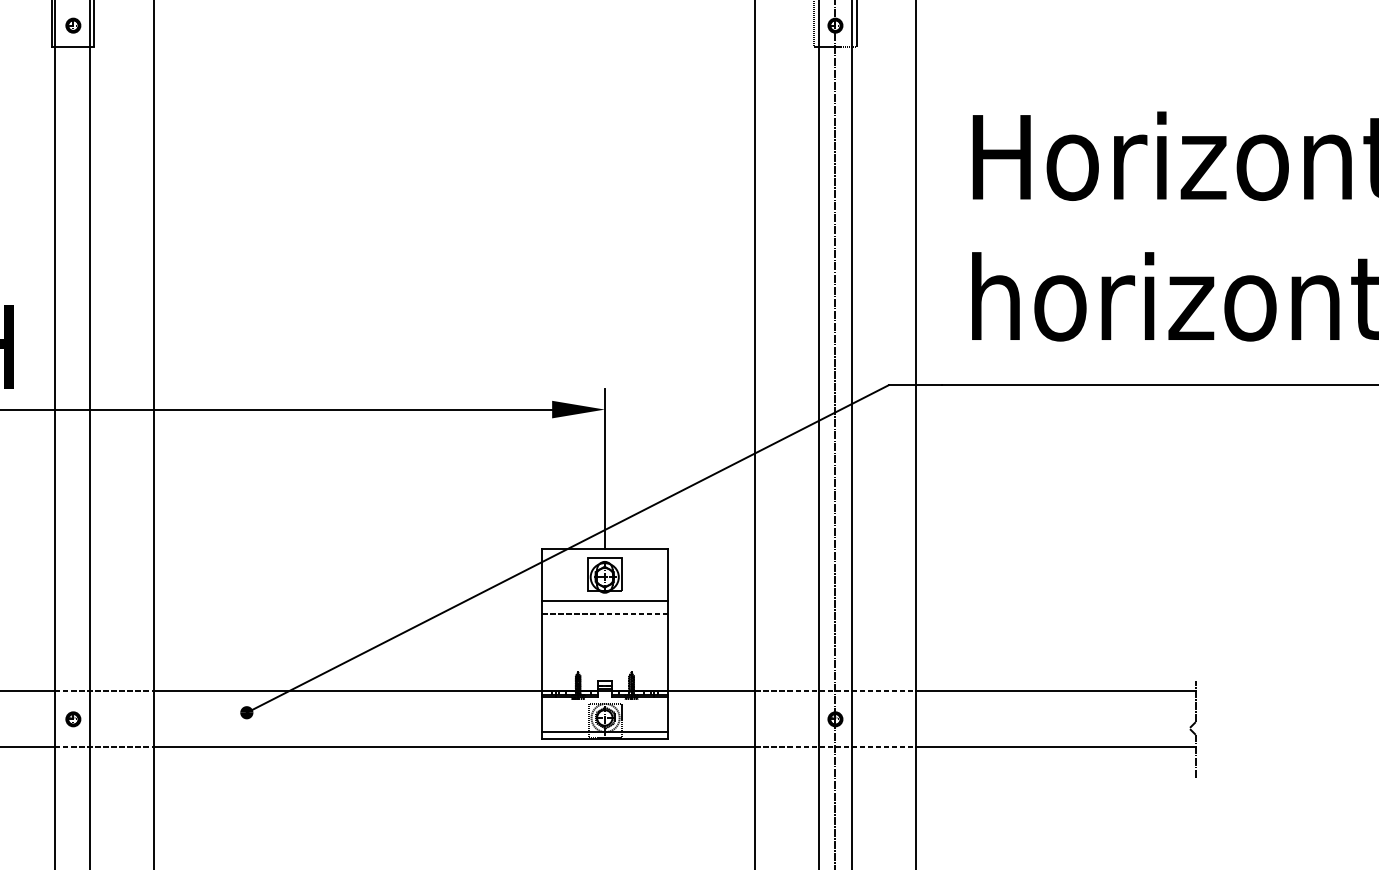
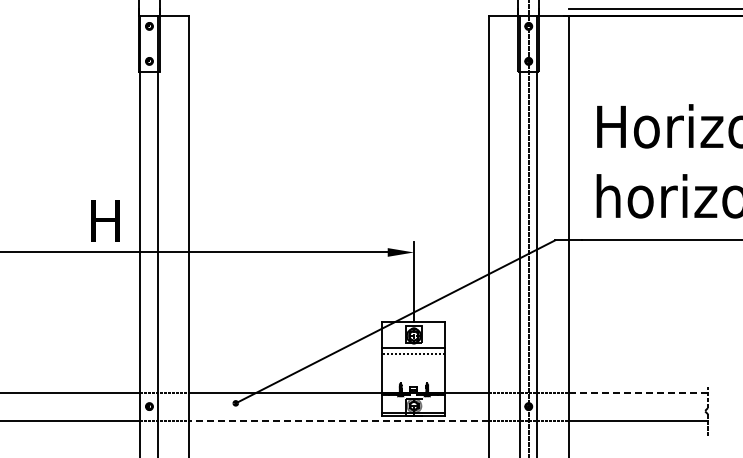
line: (1055, 690) -> (638, 392), solid -> dashed
line: (455, 747) -> (339, 420), solid -> dashed

